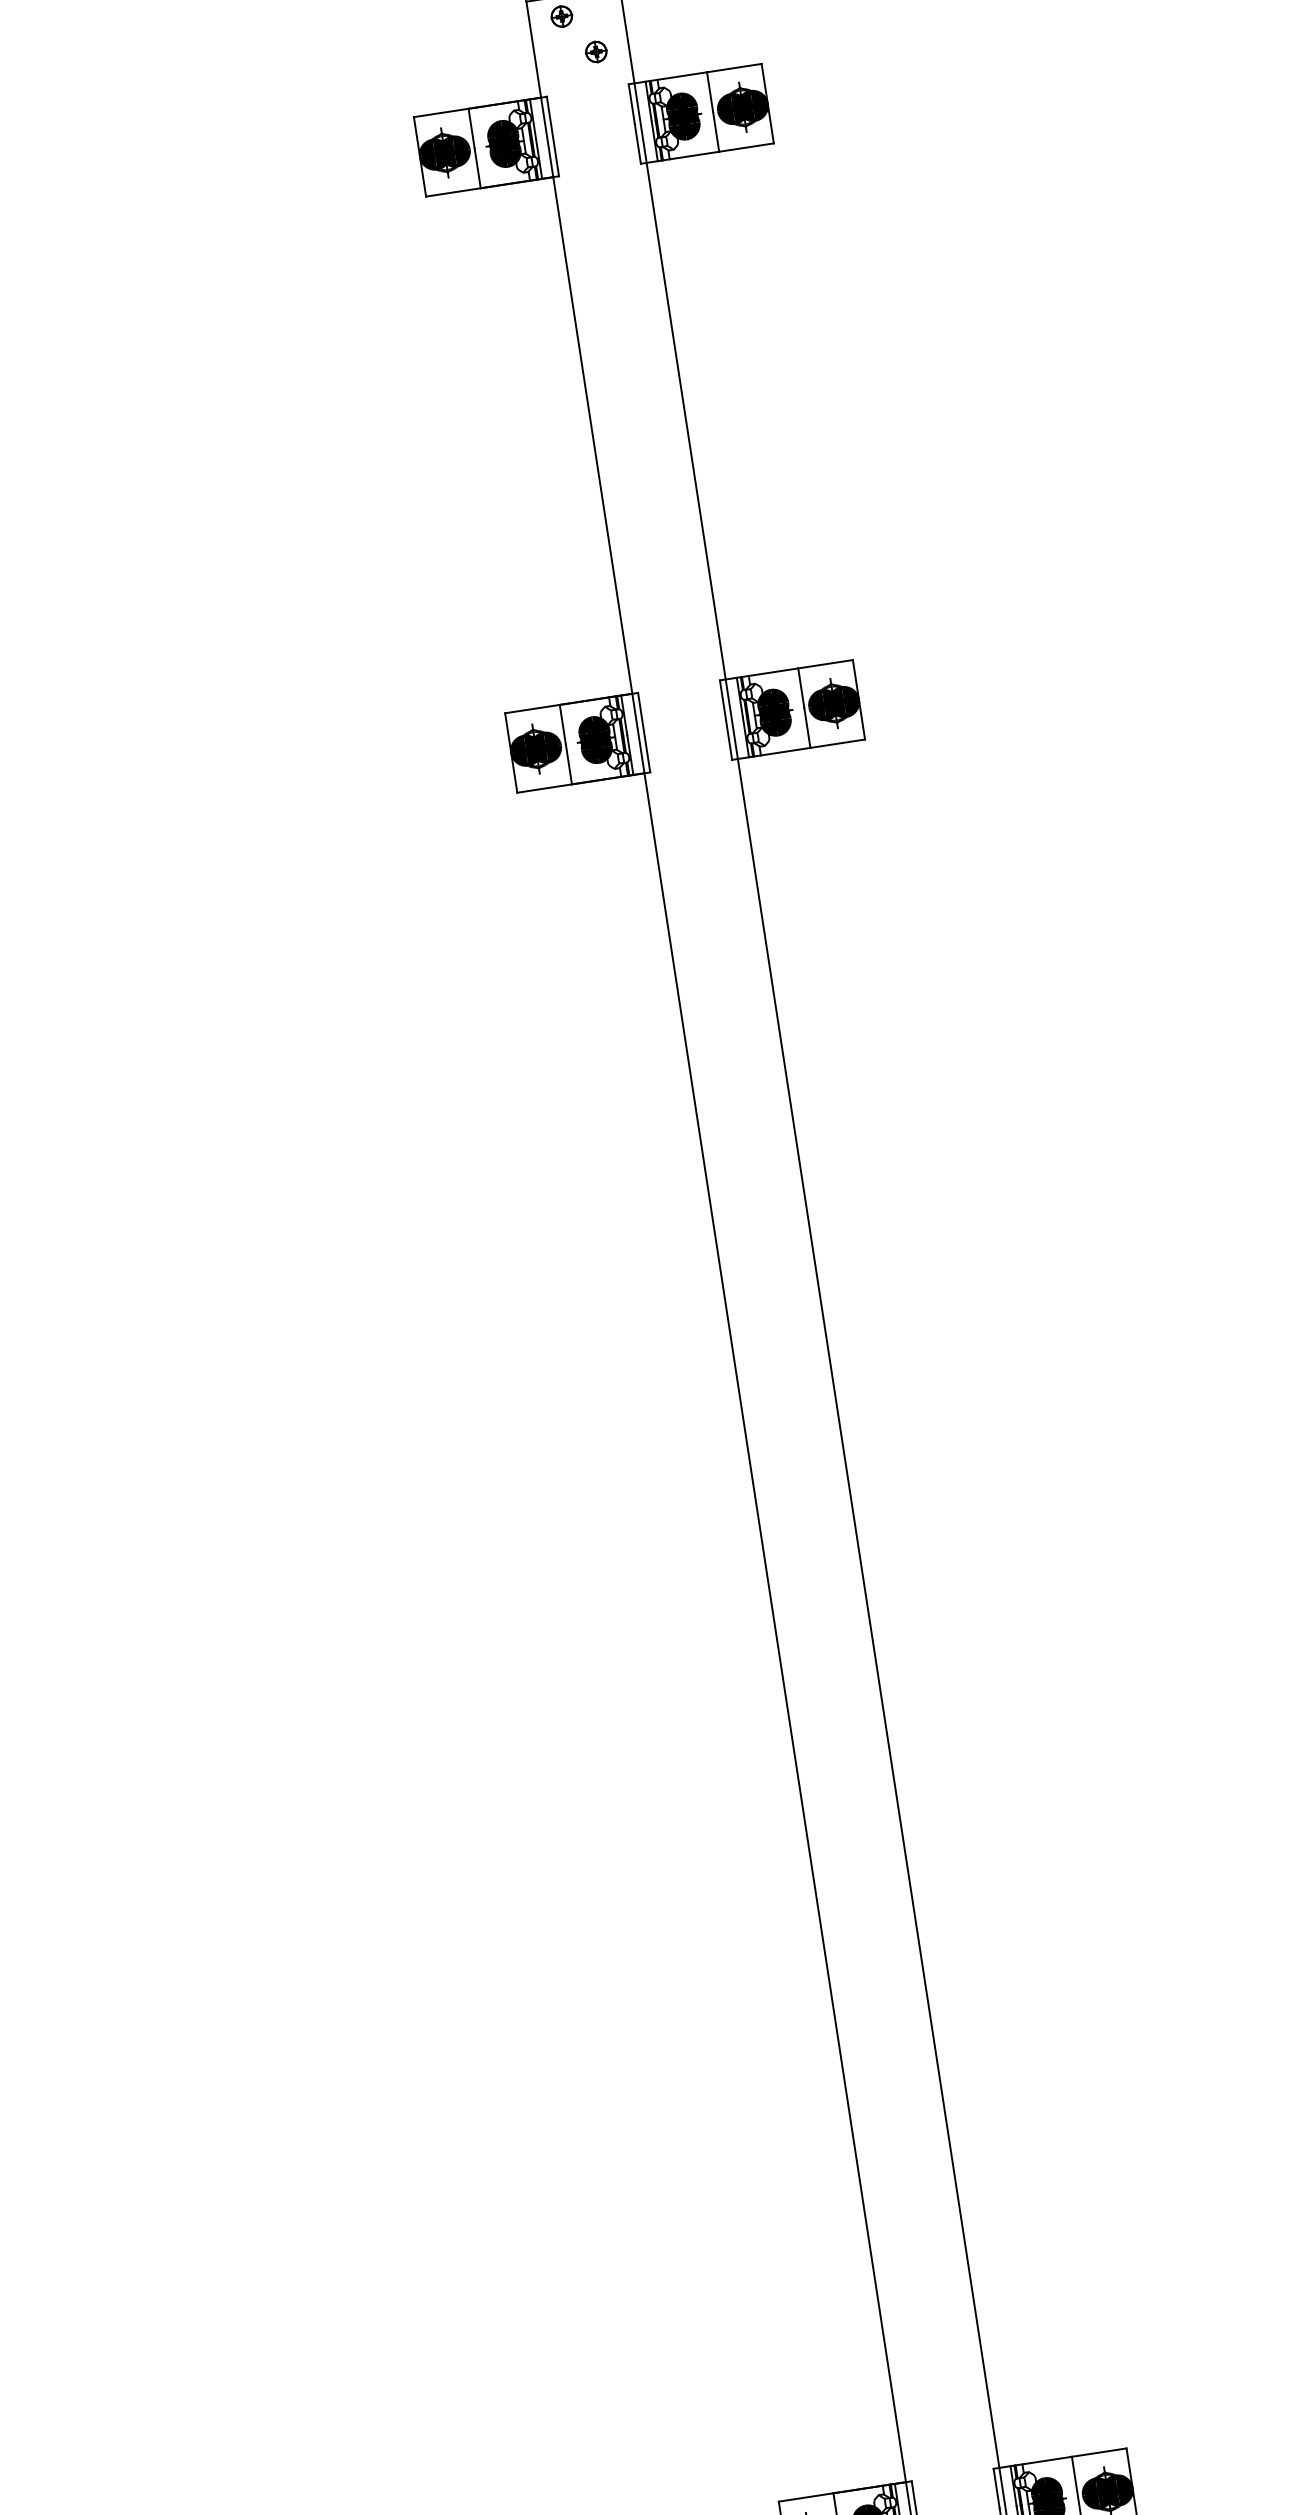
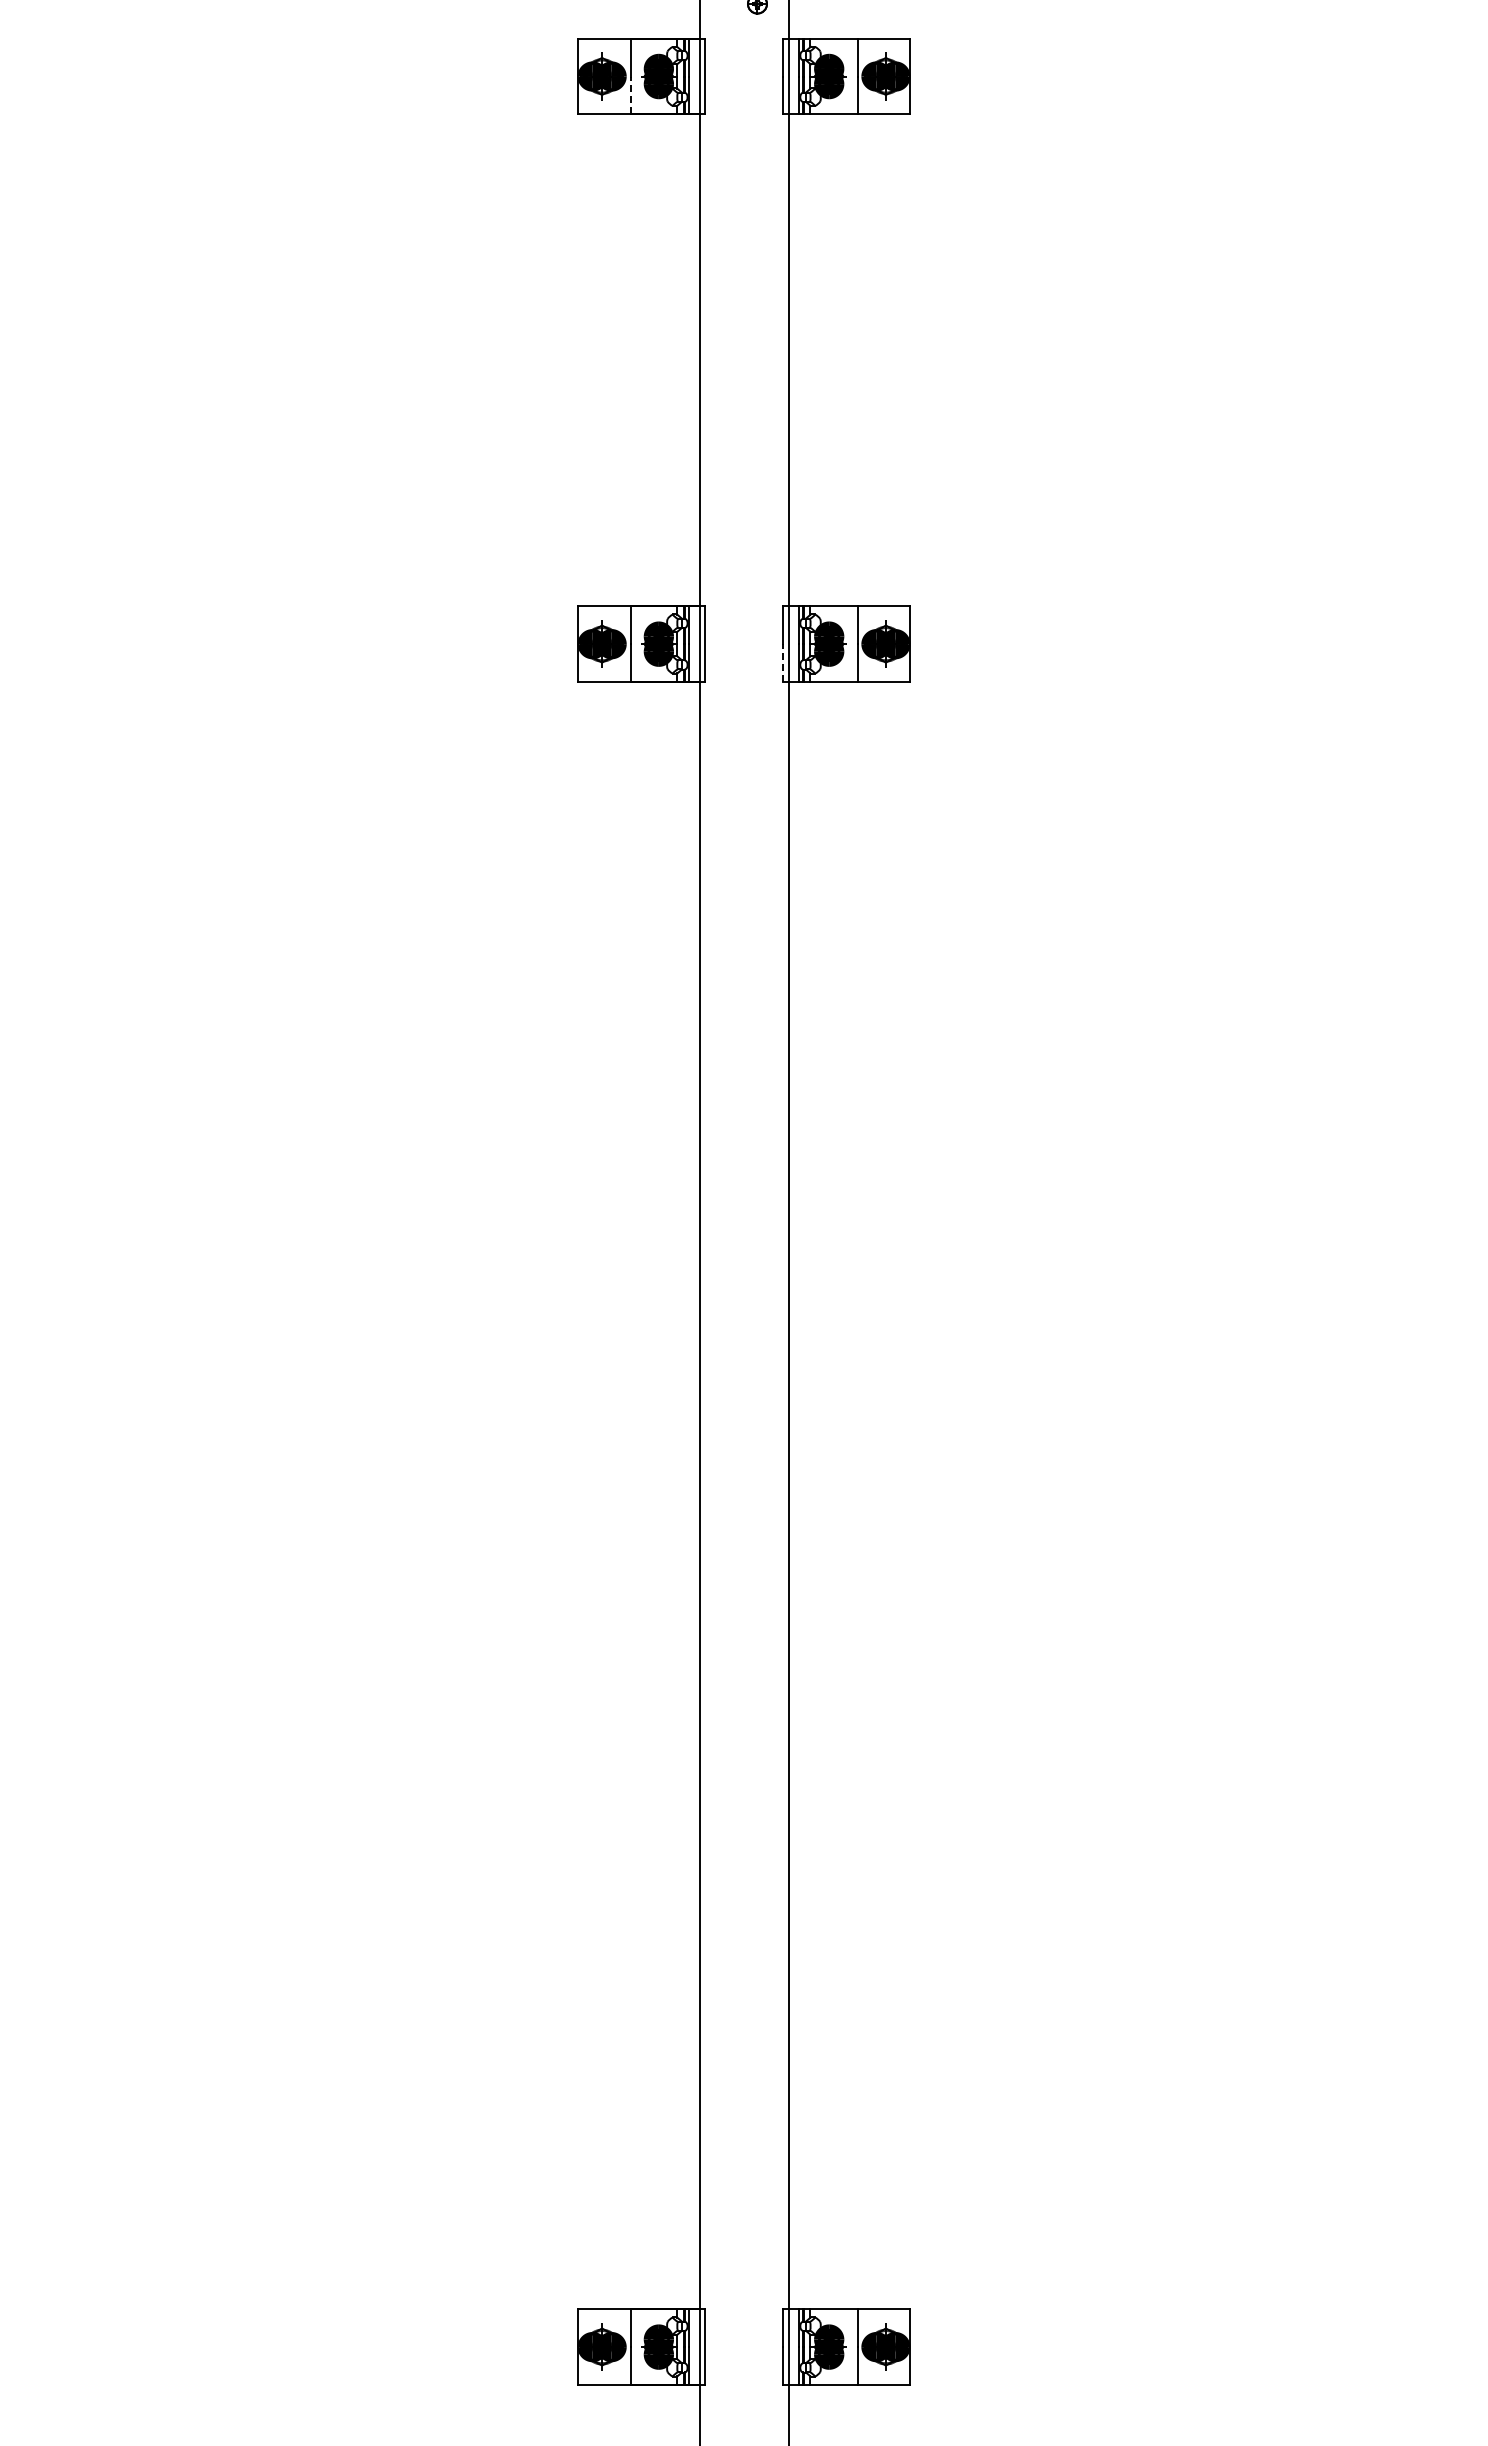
line: (477, 168) -> (630, 95), solid -> dashed
line: (729, 740) -> (783, 663), solid -> dashed

